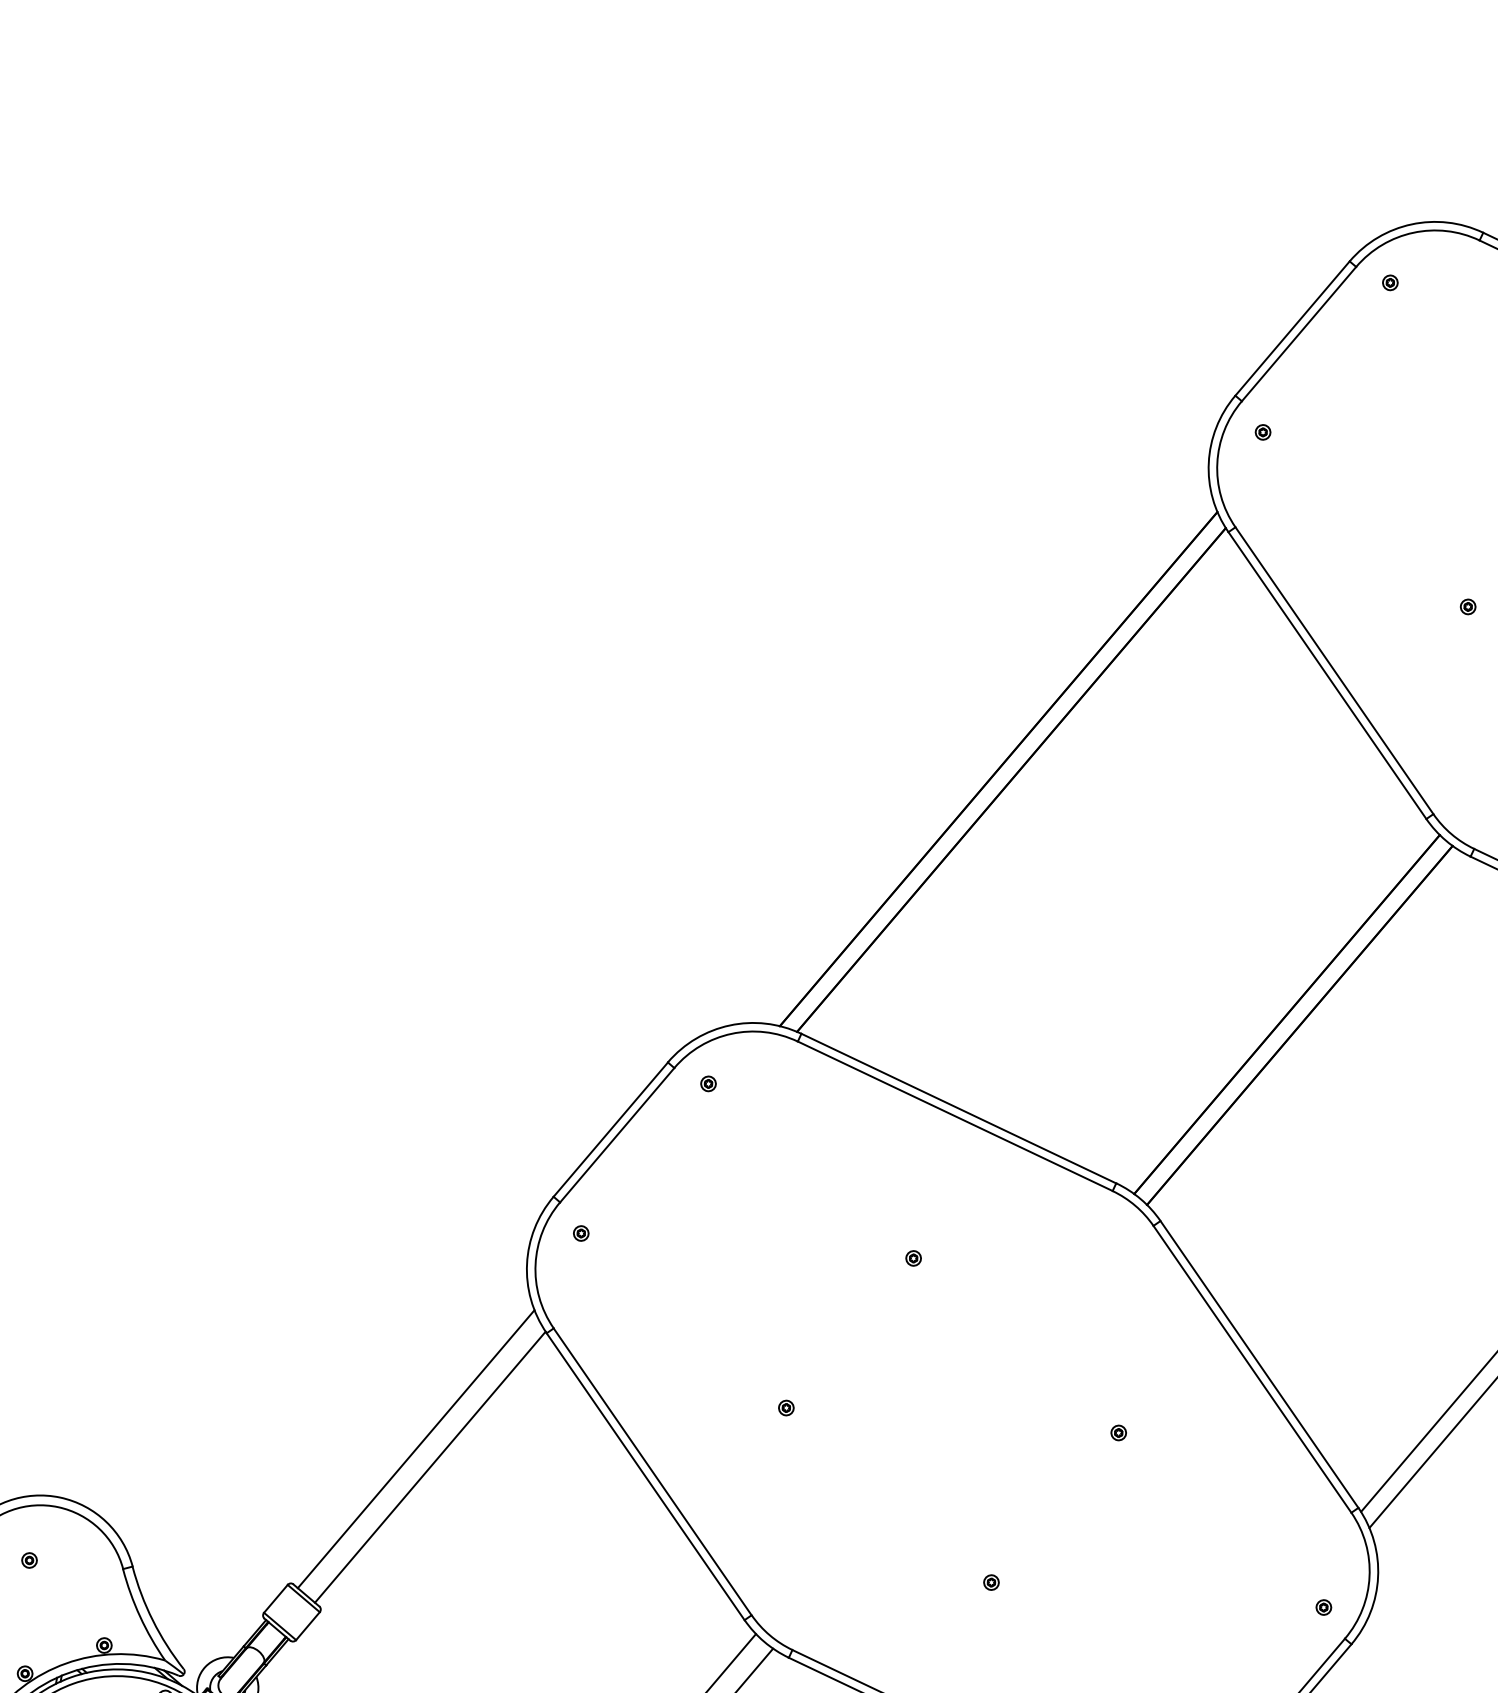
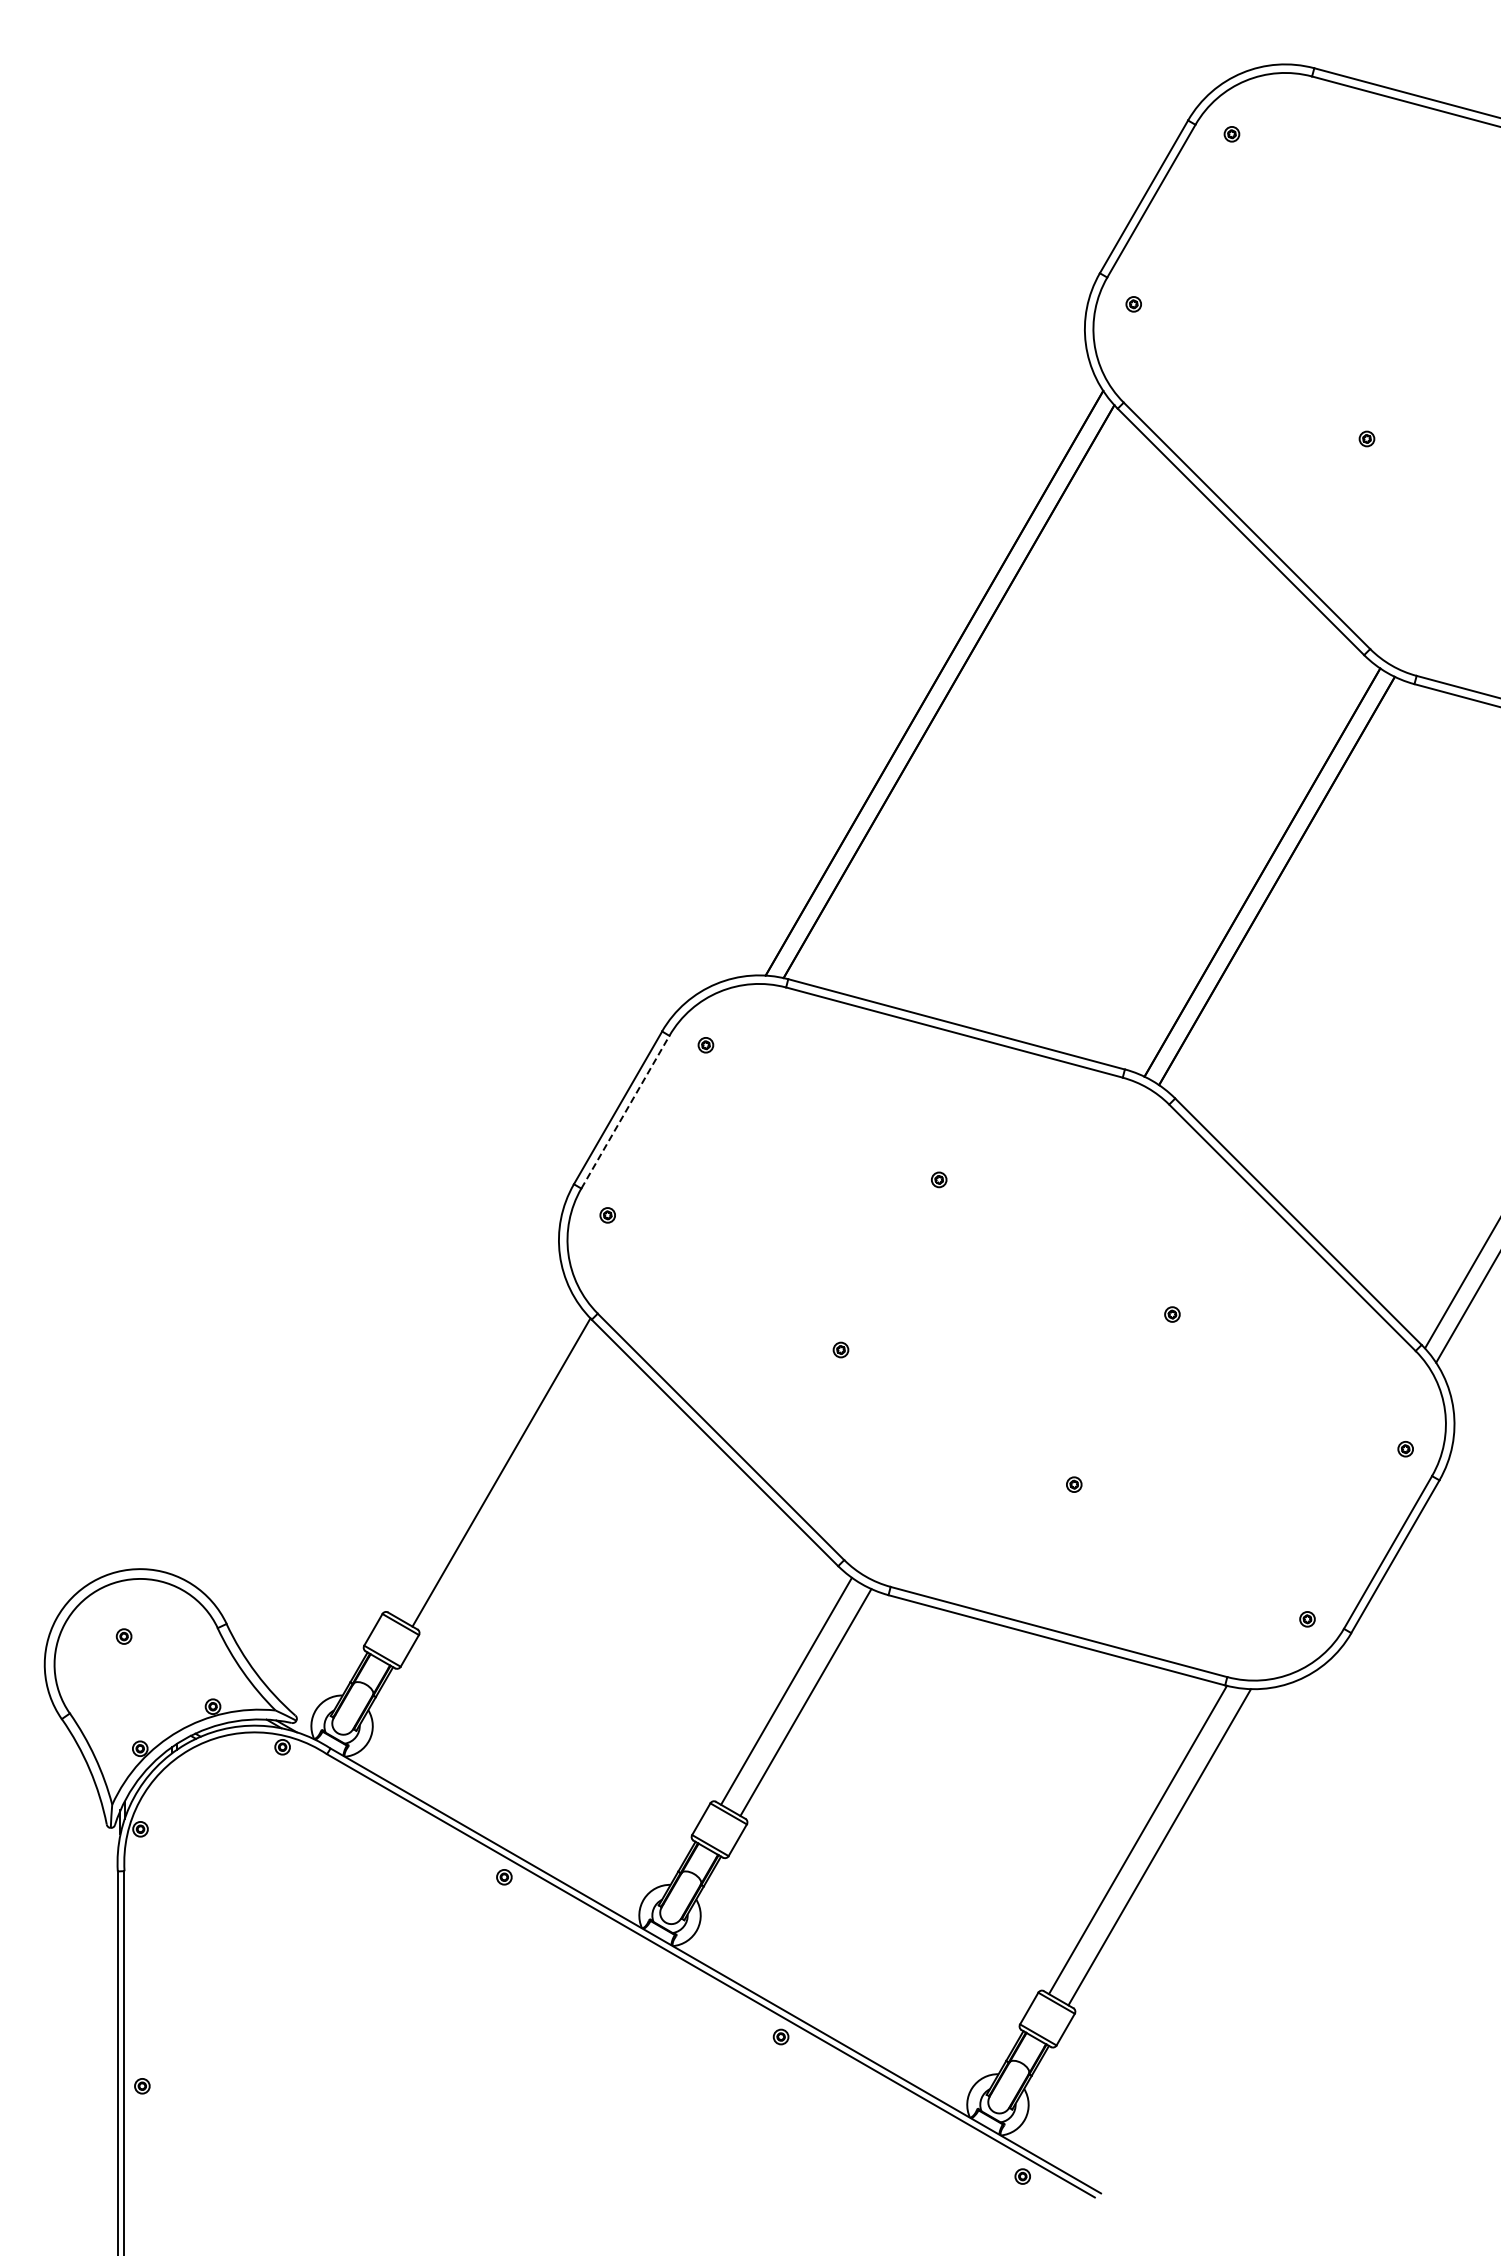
line: (617, 1134) -> (625, 1111), solid -> dashed
line: (416, 1449) -> (484, 1457), removed

